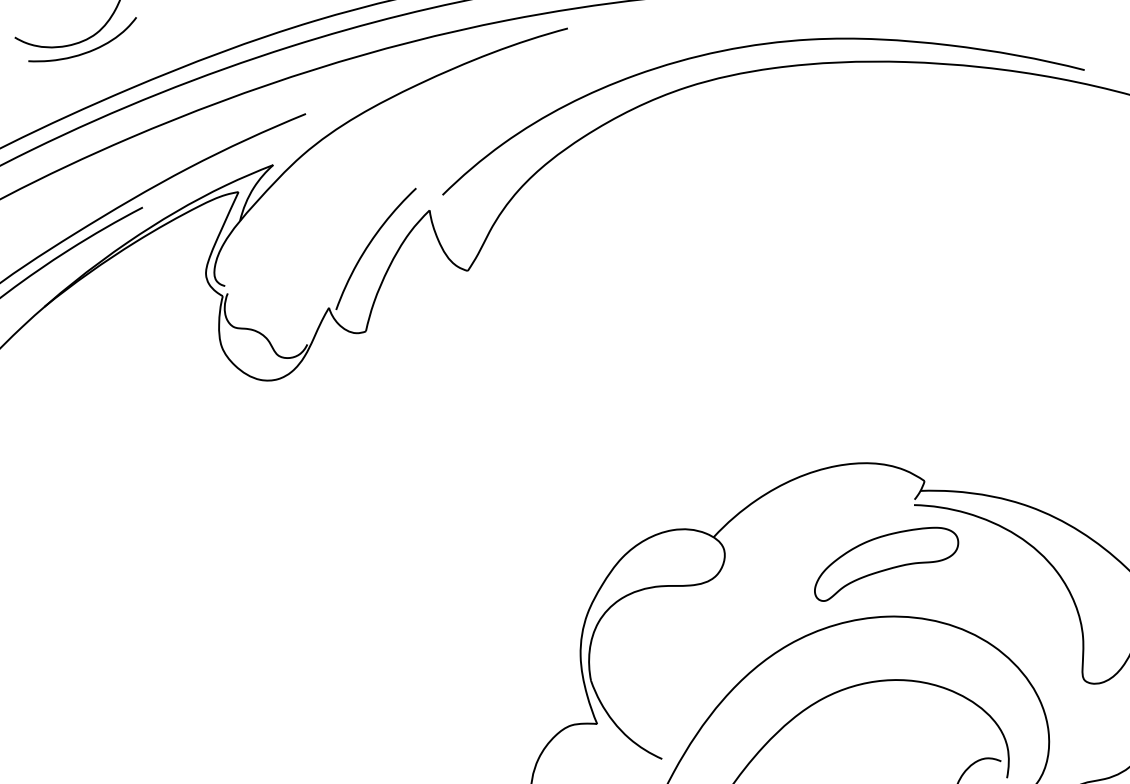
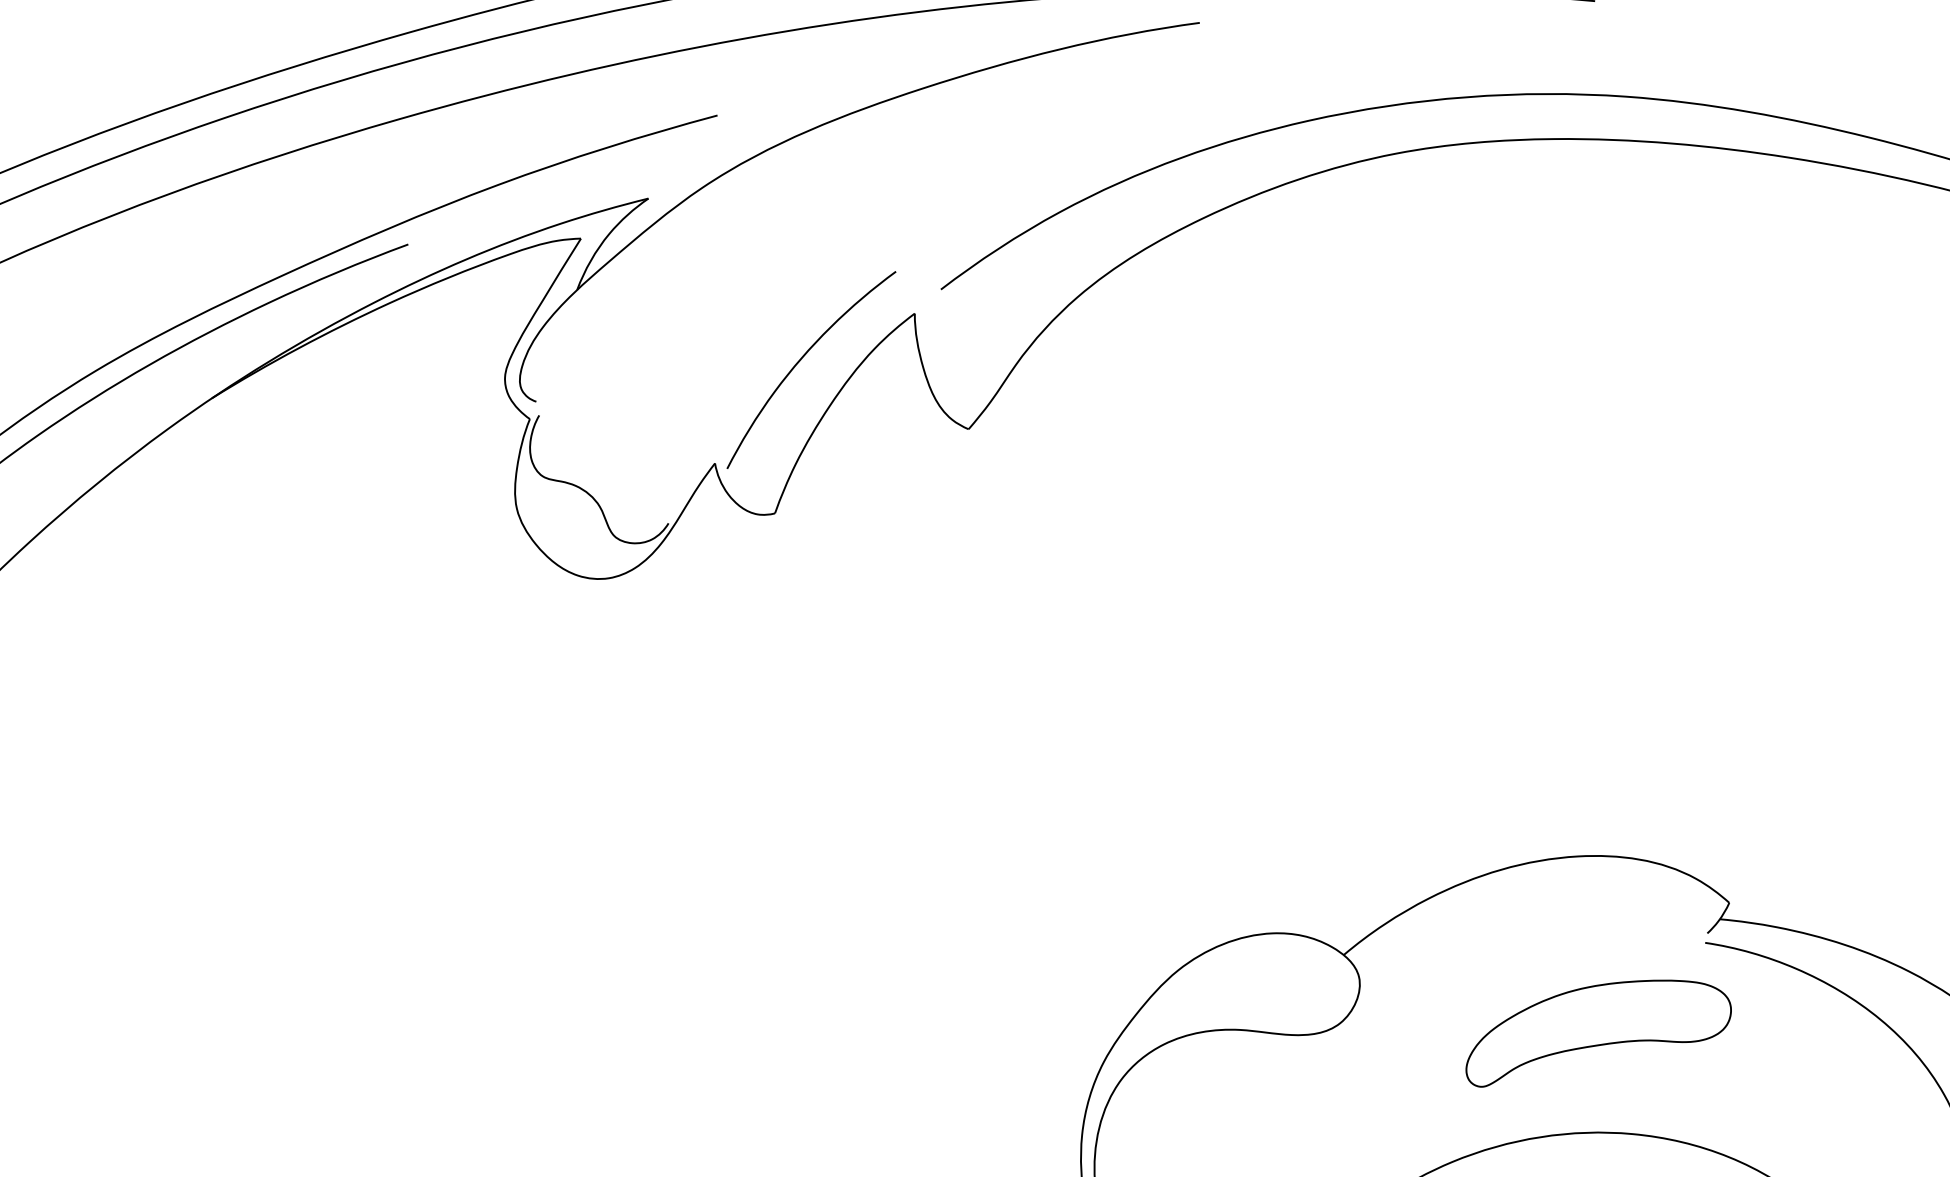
part: (886, 563) -> (1599, 1034), moved

